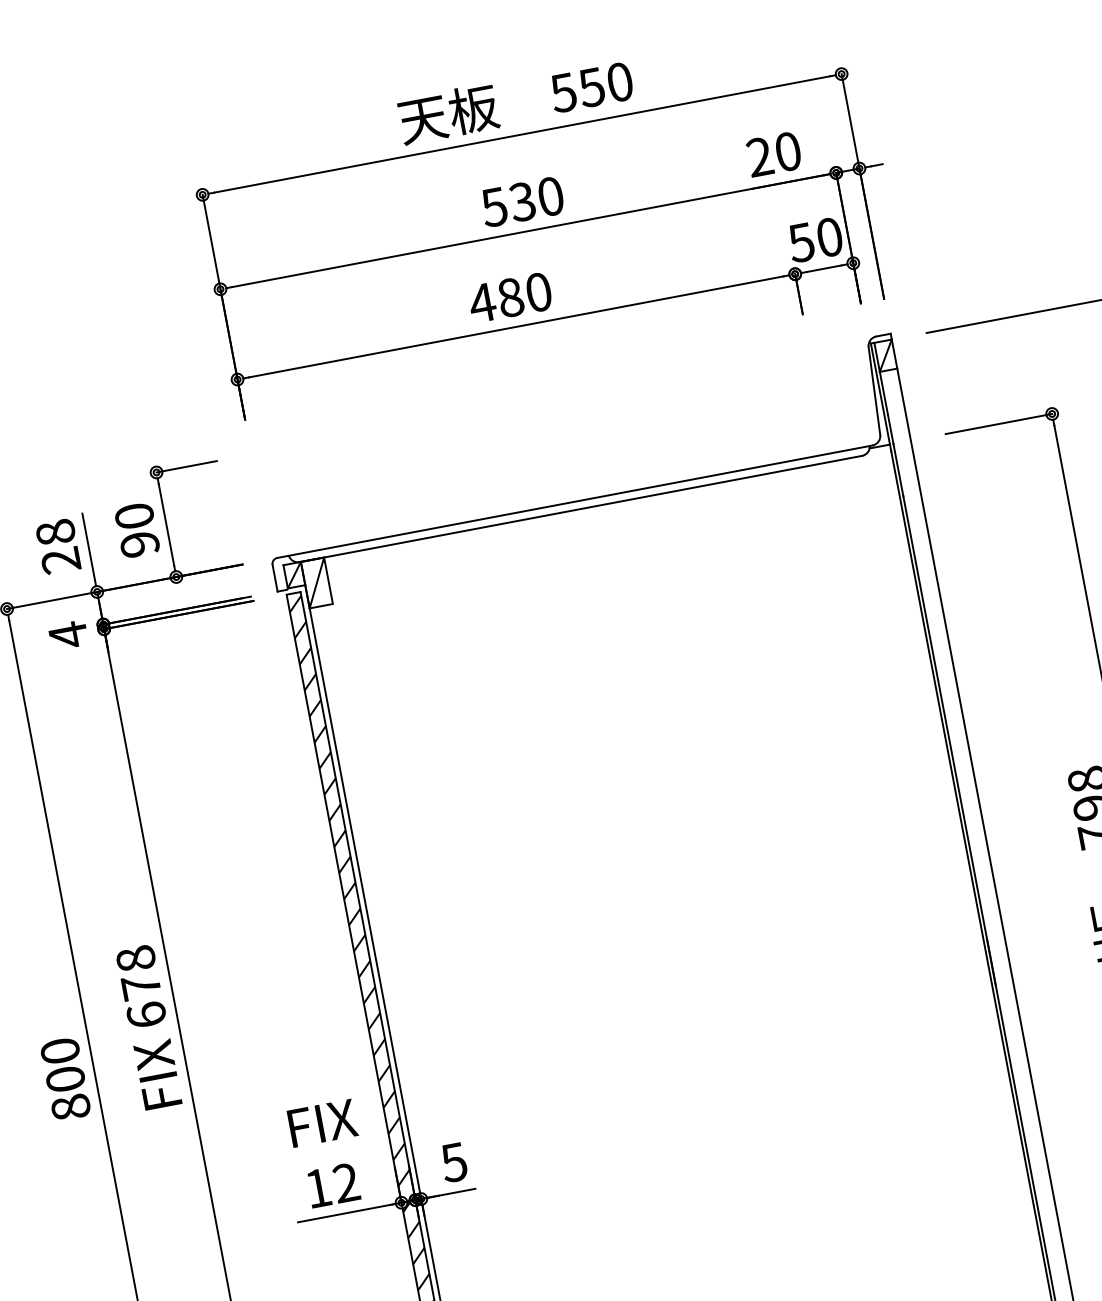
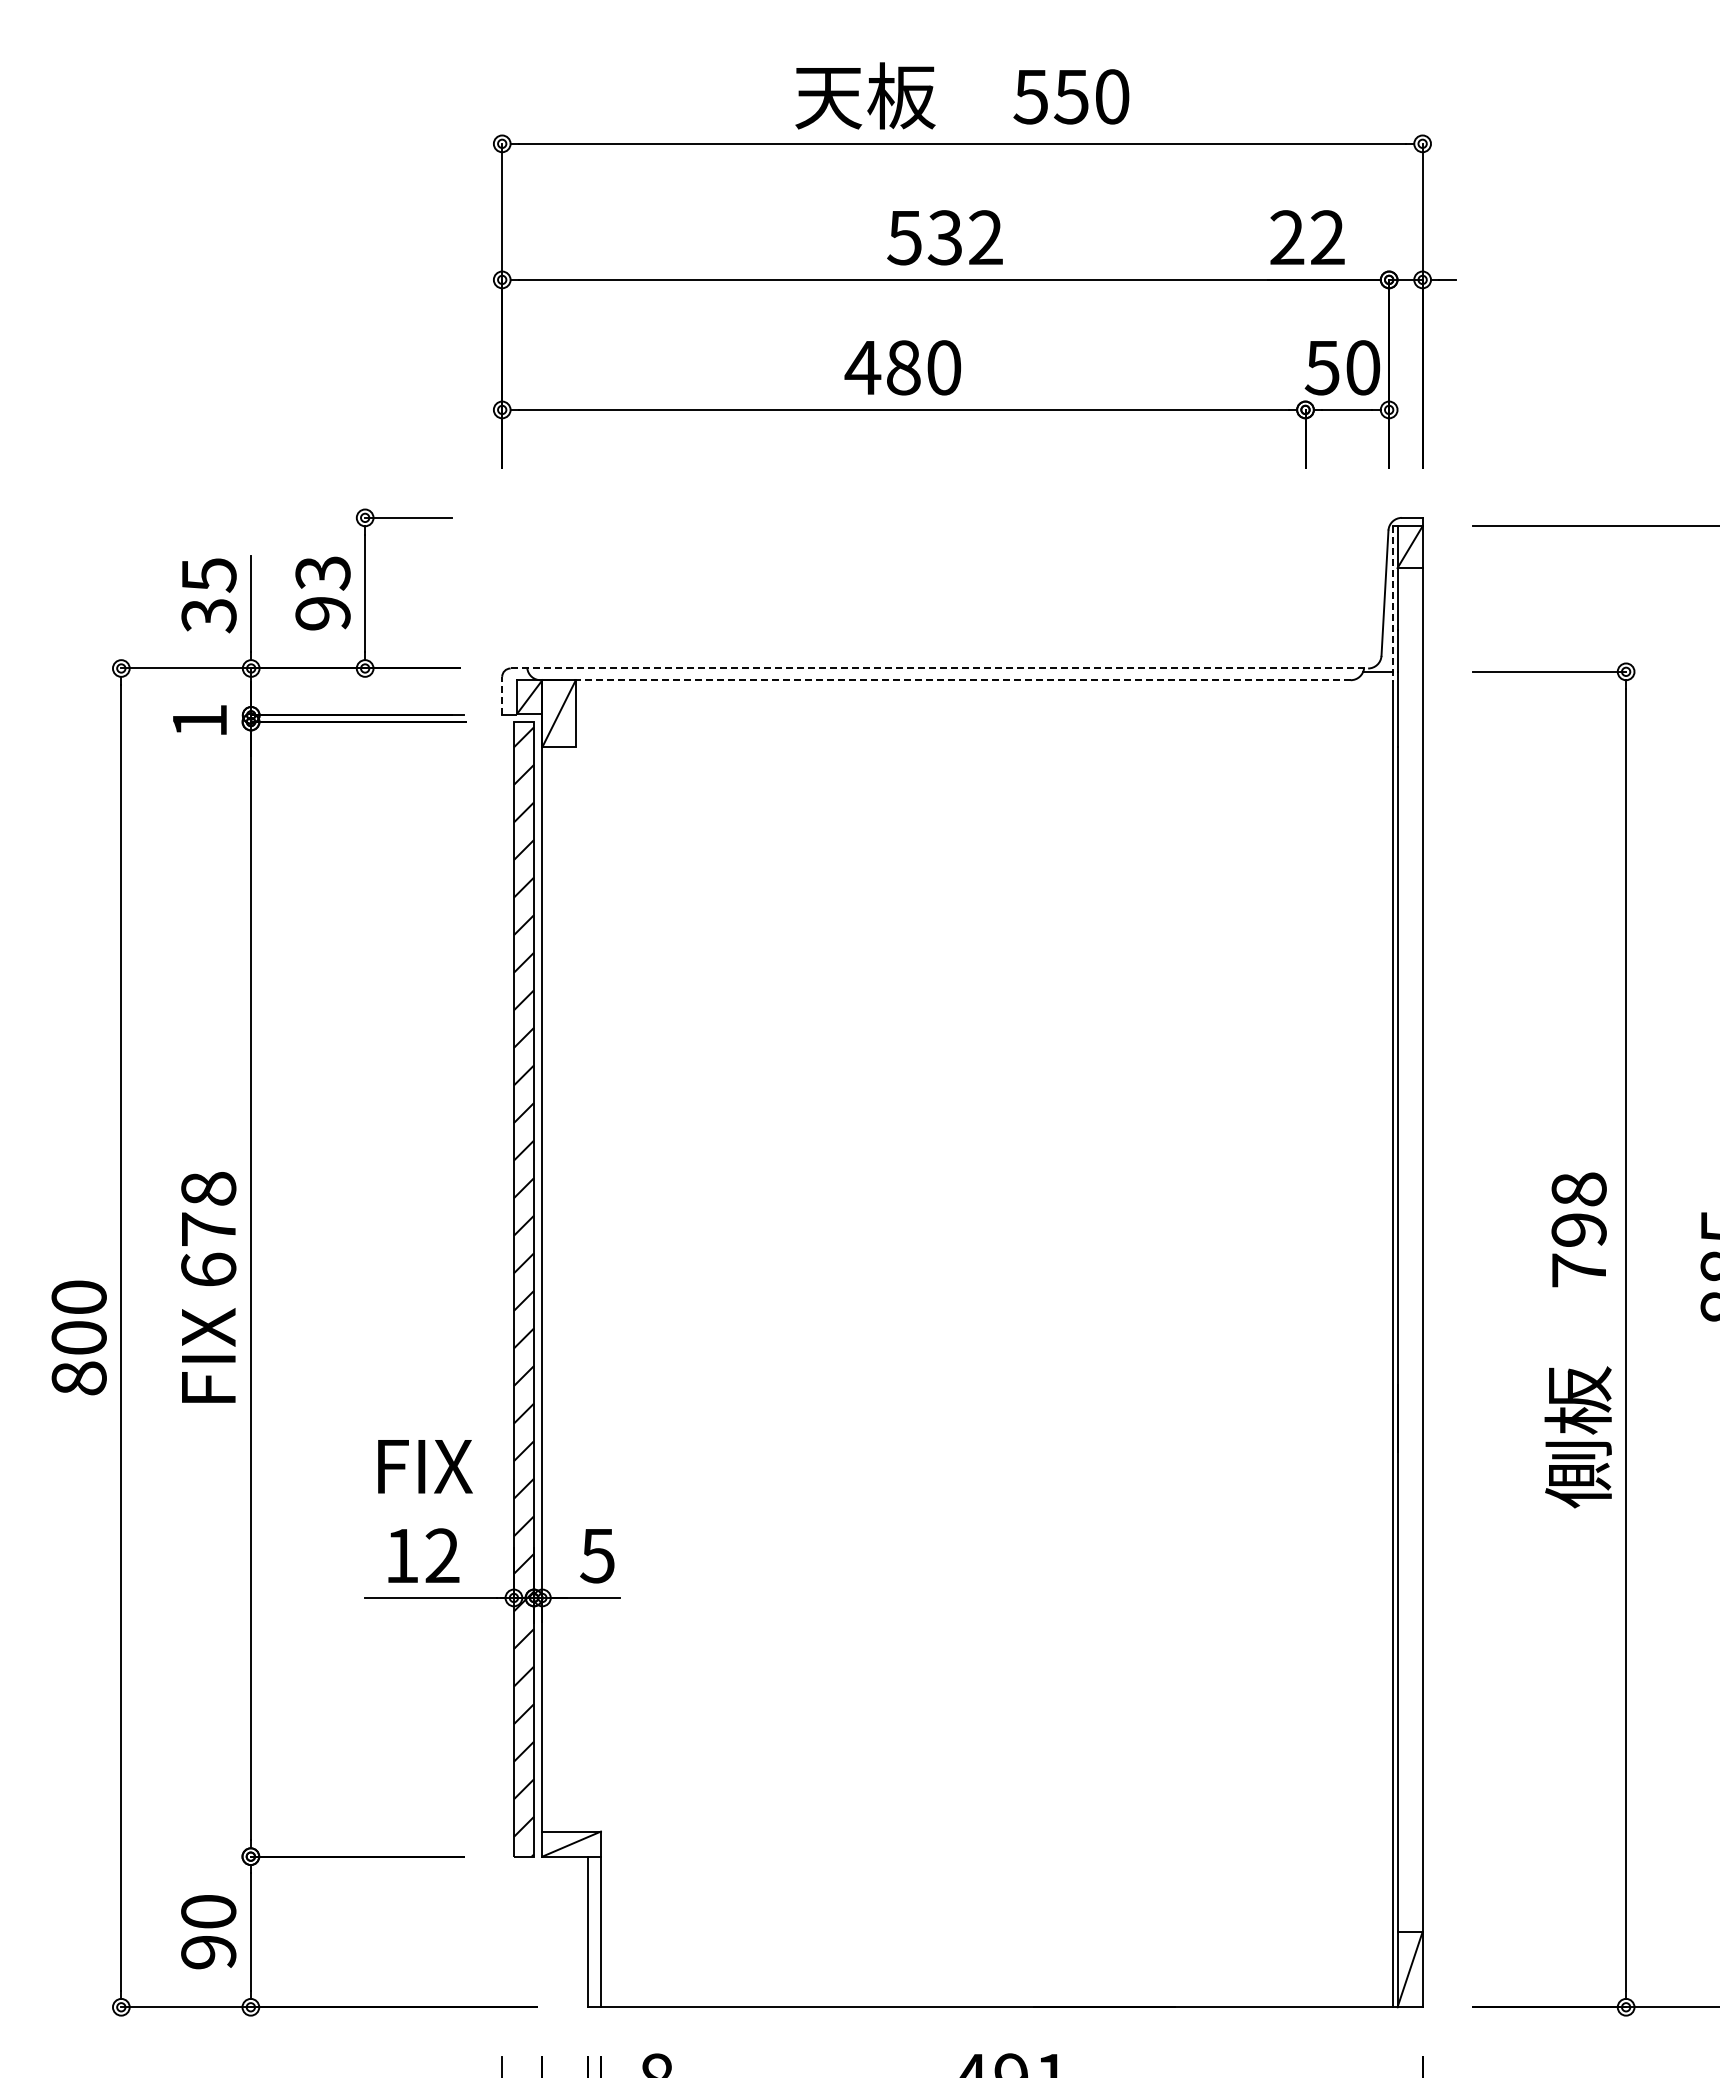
text: (787, 151) -> (1327, 237), 20 -> 22
text: (550, 196) -> (985, 237), 530 -> 532
line: (881, 397) -> (1392, 604), solid -> dashed
line: (575, 501) -> (939, 668), solid -> dashed
line: (581, 509) -> (946, 680), solid -> dashed
text: (134, 516) -> (322, 573), 90 -> 93
text: (58, 546) -> (208, 595), 28 -> 35
line: (275, 577) -> (502, 695), solid -> dashed
text: (68, 634) -> (199, 720), 4 -> 1

